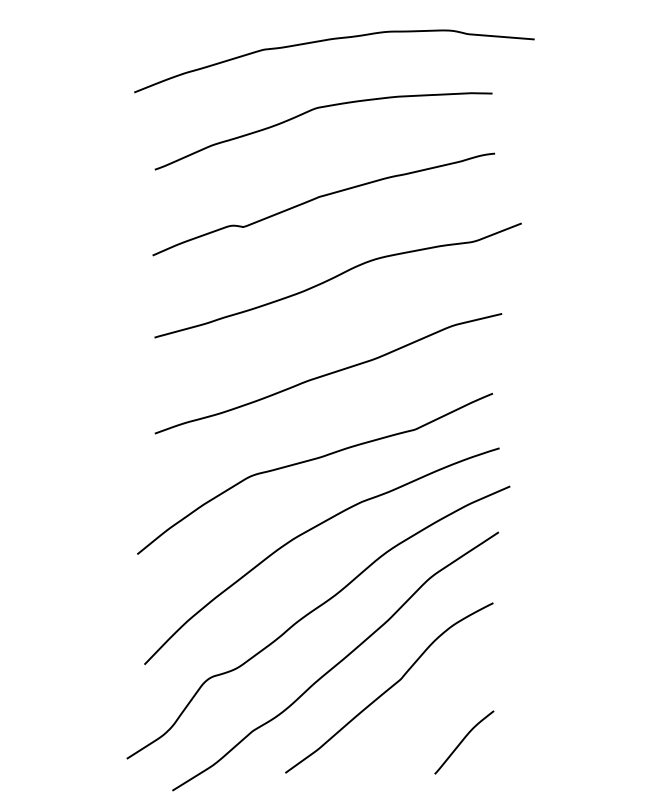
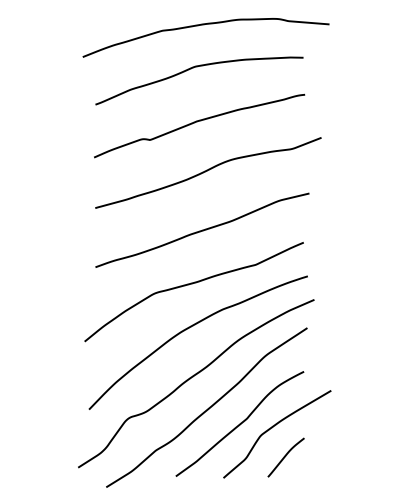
curve: (442, 695) -> (272, 428), added

